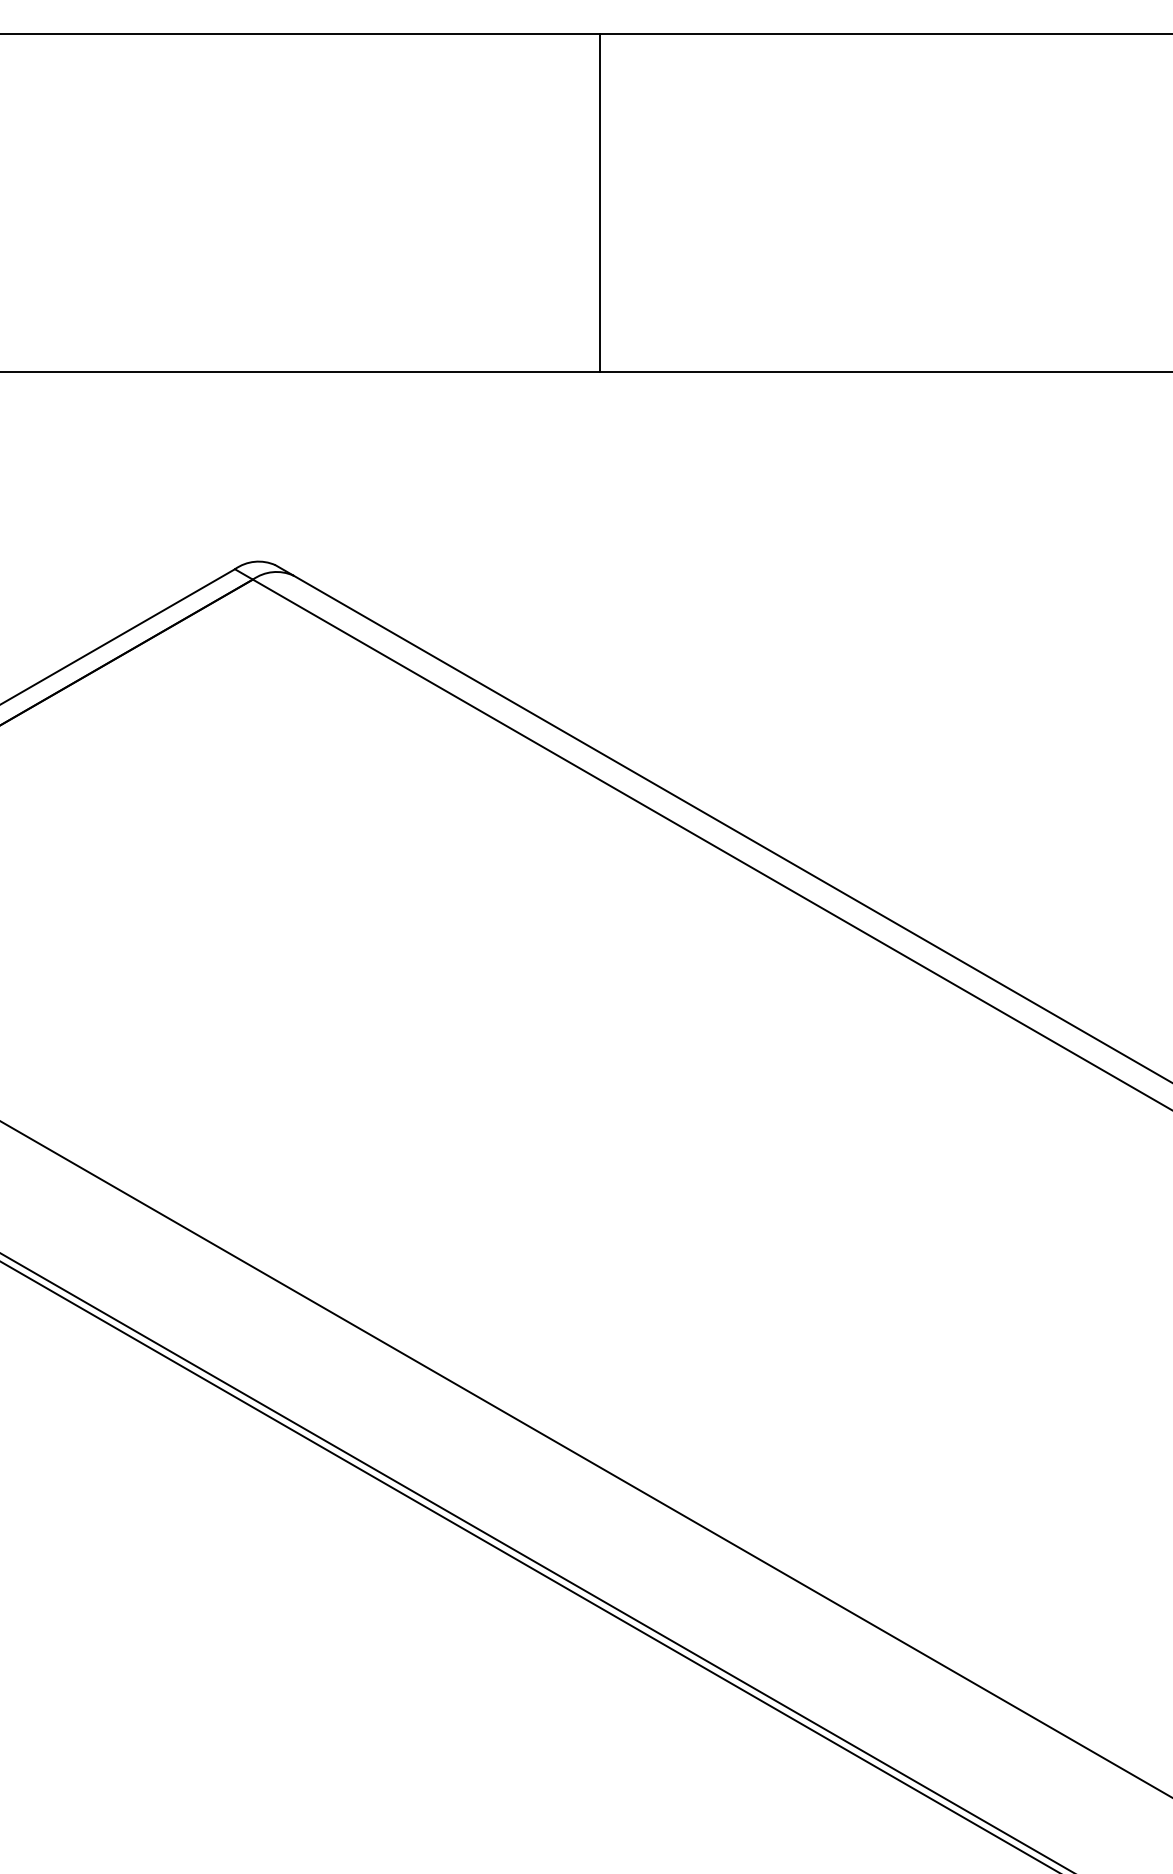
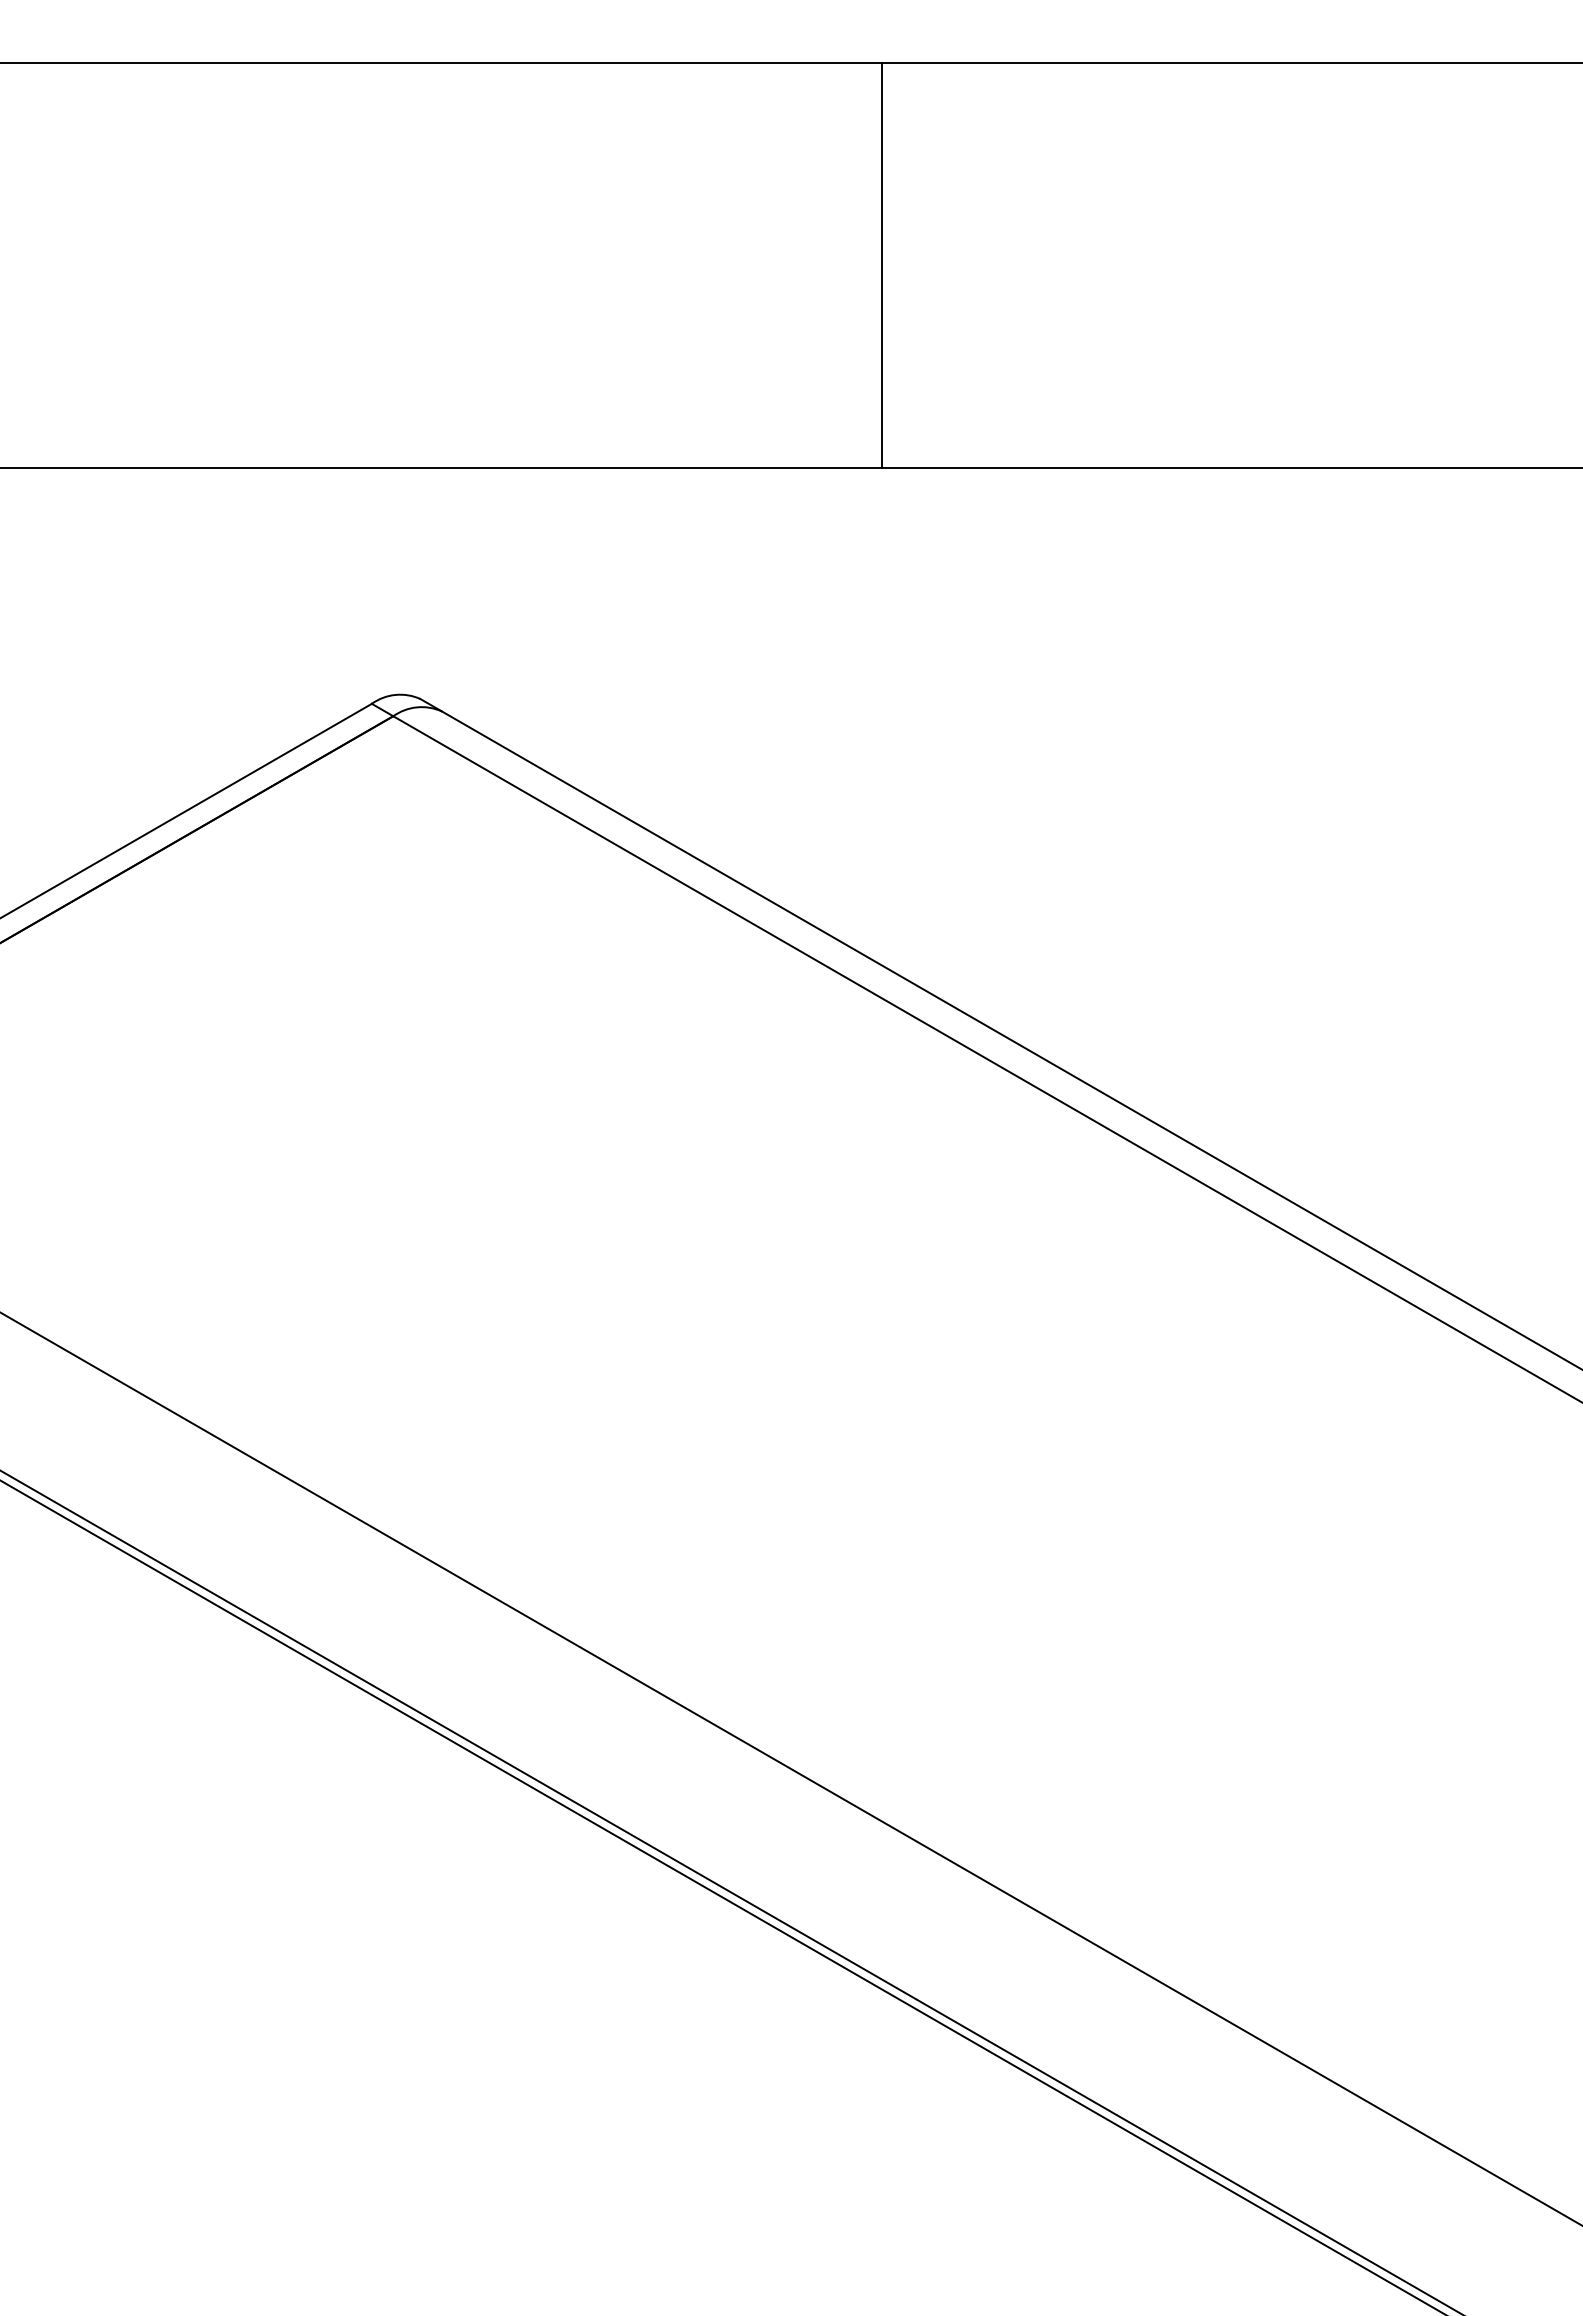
line: (599, 203) -> (881, 265), moved

